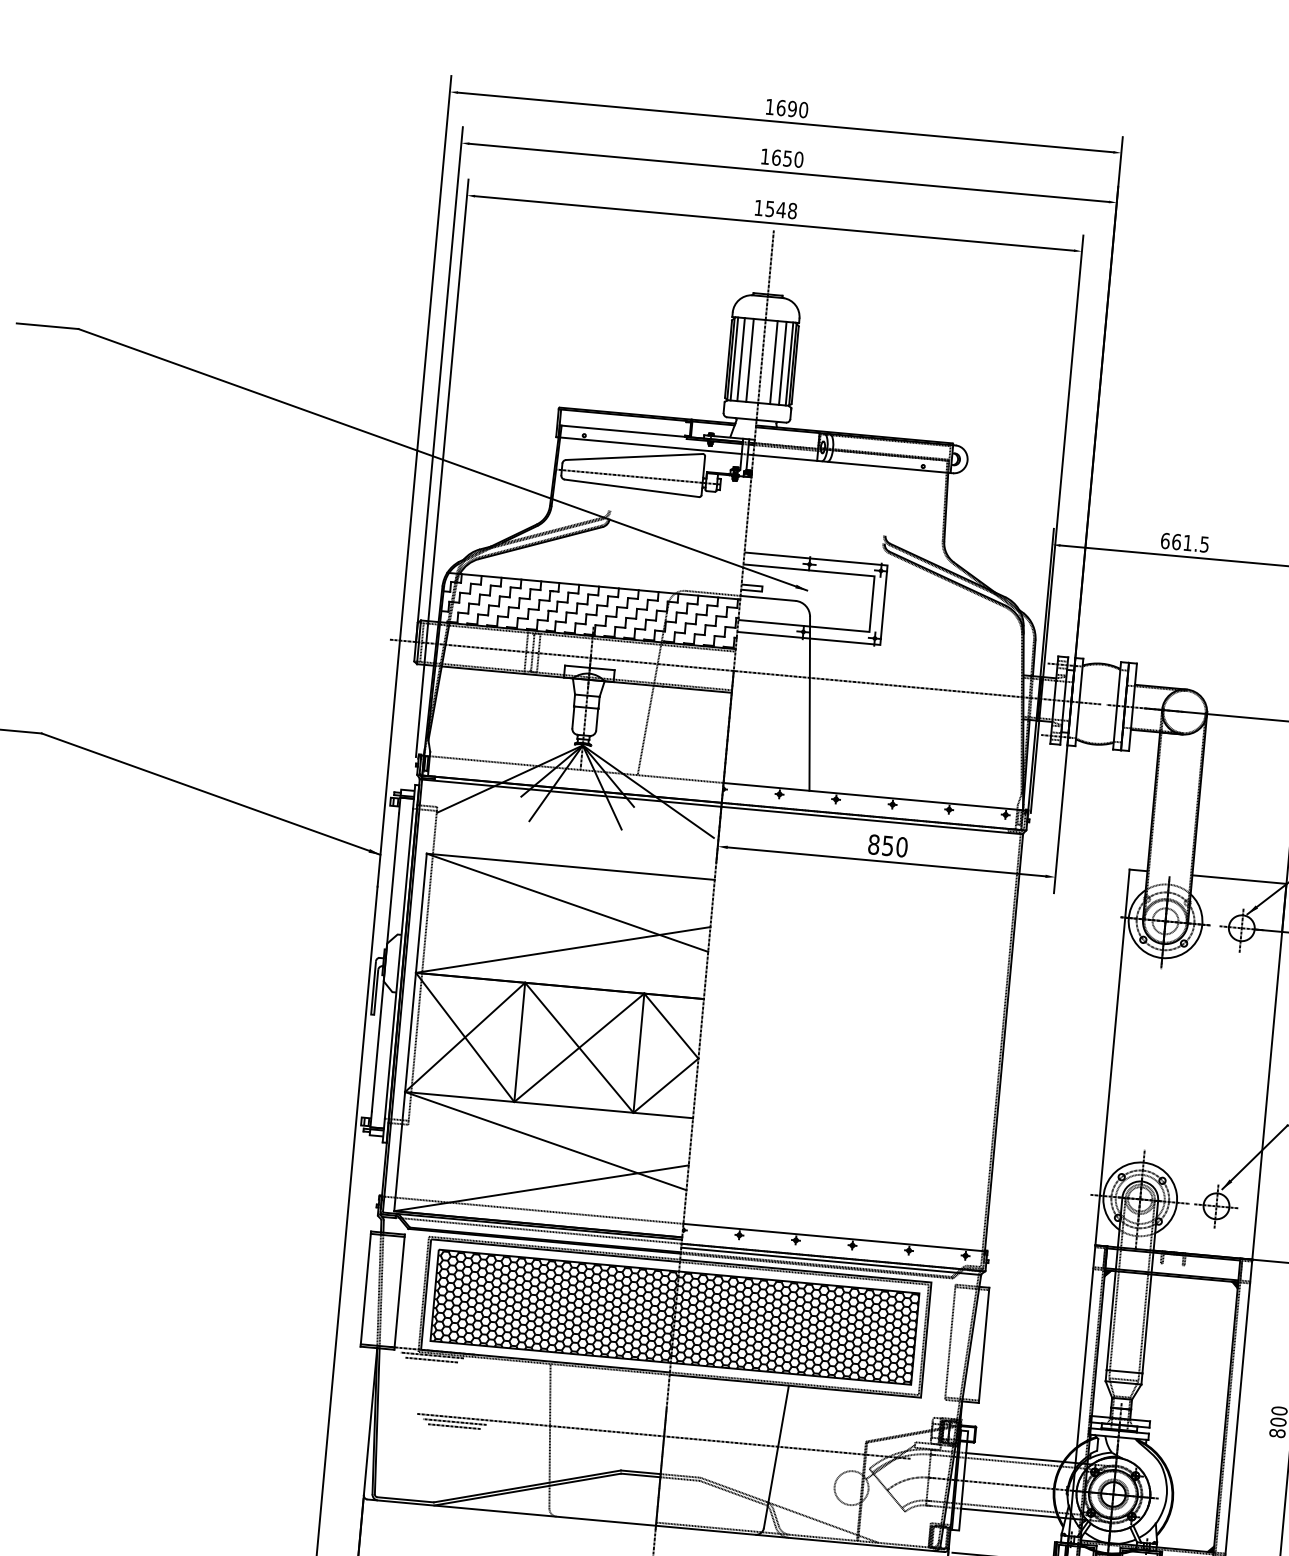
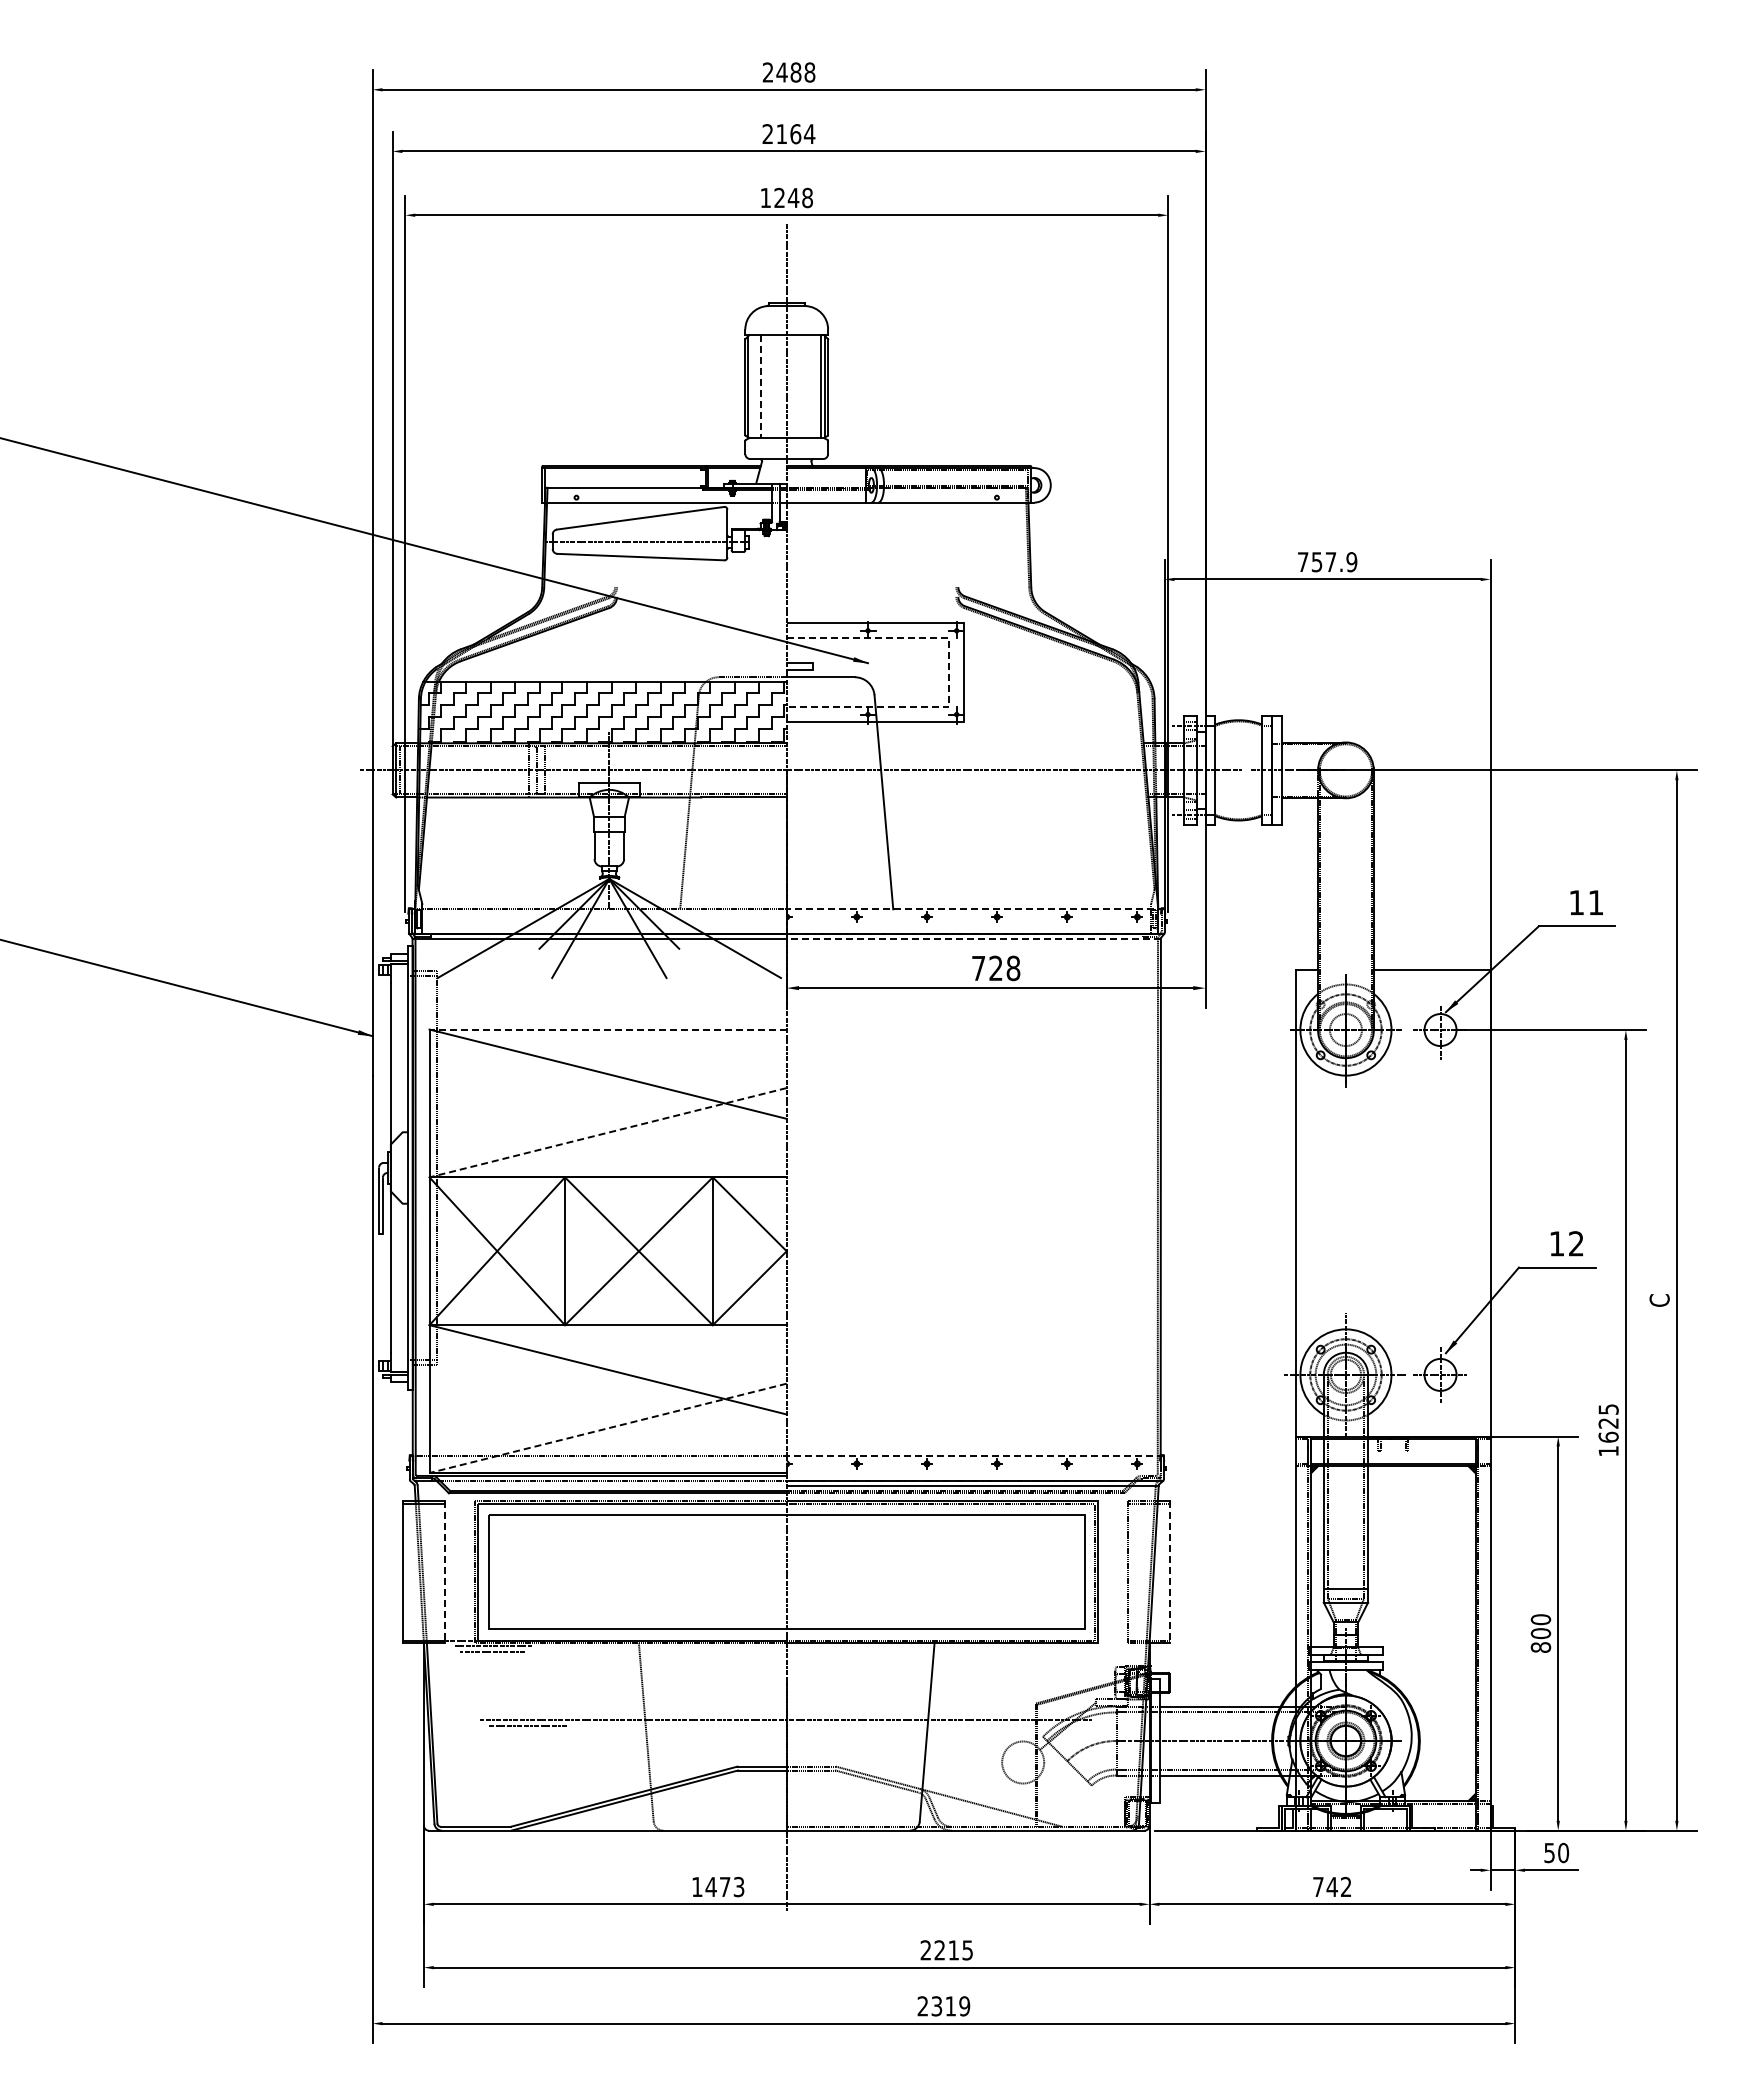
text: (786, 108) -> (788, 72), 1690 -> 2488
text: (781, 158) -> (788, 134), 1650 -> 2164
text: (769, 208) -> (779, 197), 1548 -> 1248
line: (734, 358) -> (752, 386), removed
line: (740, 360) -> (760, 387), solid -> dashed
line: (749, 360) -> (771, 386), removed
line: (773, 362) -> (801, 386), removed
line: (782, 363) -> (812, 386), removed
text: (1184, 543) -> (1327, 562), 661.5 -> 757.9
line: (872, 604) -> (949, 673), solid -> dashed
line: (875, 796) -> (975, 909), solid -> dashed
line: (872, 820) -> (973, 938), solid -> dashed
text: (888, 846) -> (996, 968), 850 -> 728
line: (571, 866) -> (608, 1029), solid -> dashed
line: (562, 949) -> (607, 1132), solid -> dashed
line: (541, 1188) -> (607, 1428), solid -> dashed
line: (834, 1237) -> (974, 1456), solid -> dashed
line: (399, 1292) -> (445, 1572), solid -> dashed
hatch: (674, 1316) -> (786, 1571), removed
line: (984, 1345) -> (1170, 1572), solid -> dashed
line: (454, 1426) -> (527, 1731), removed

